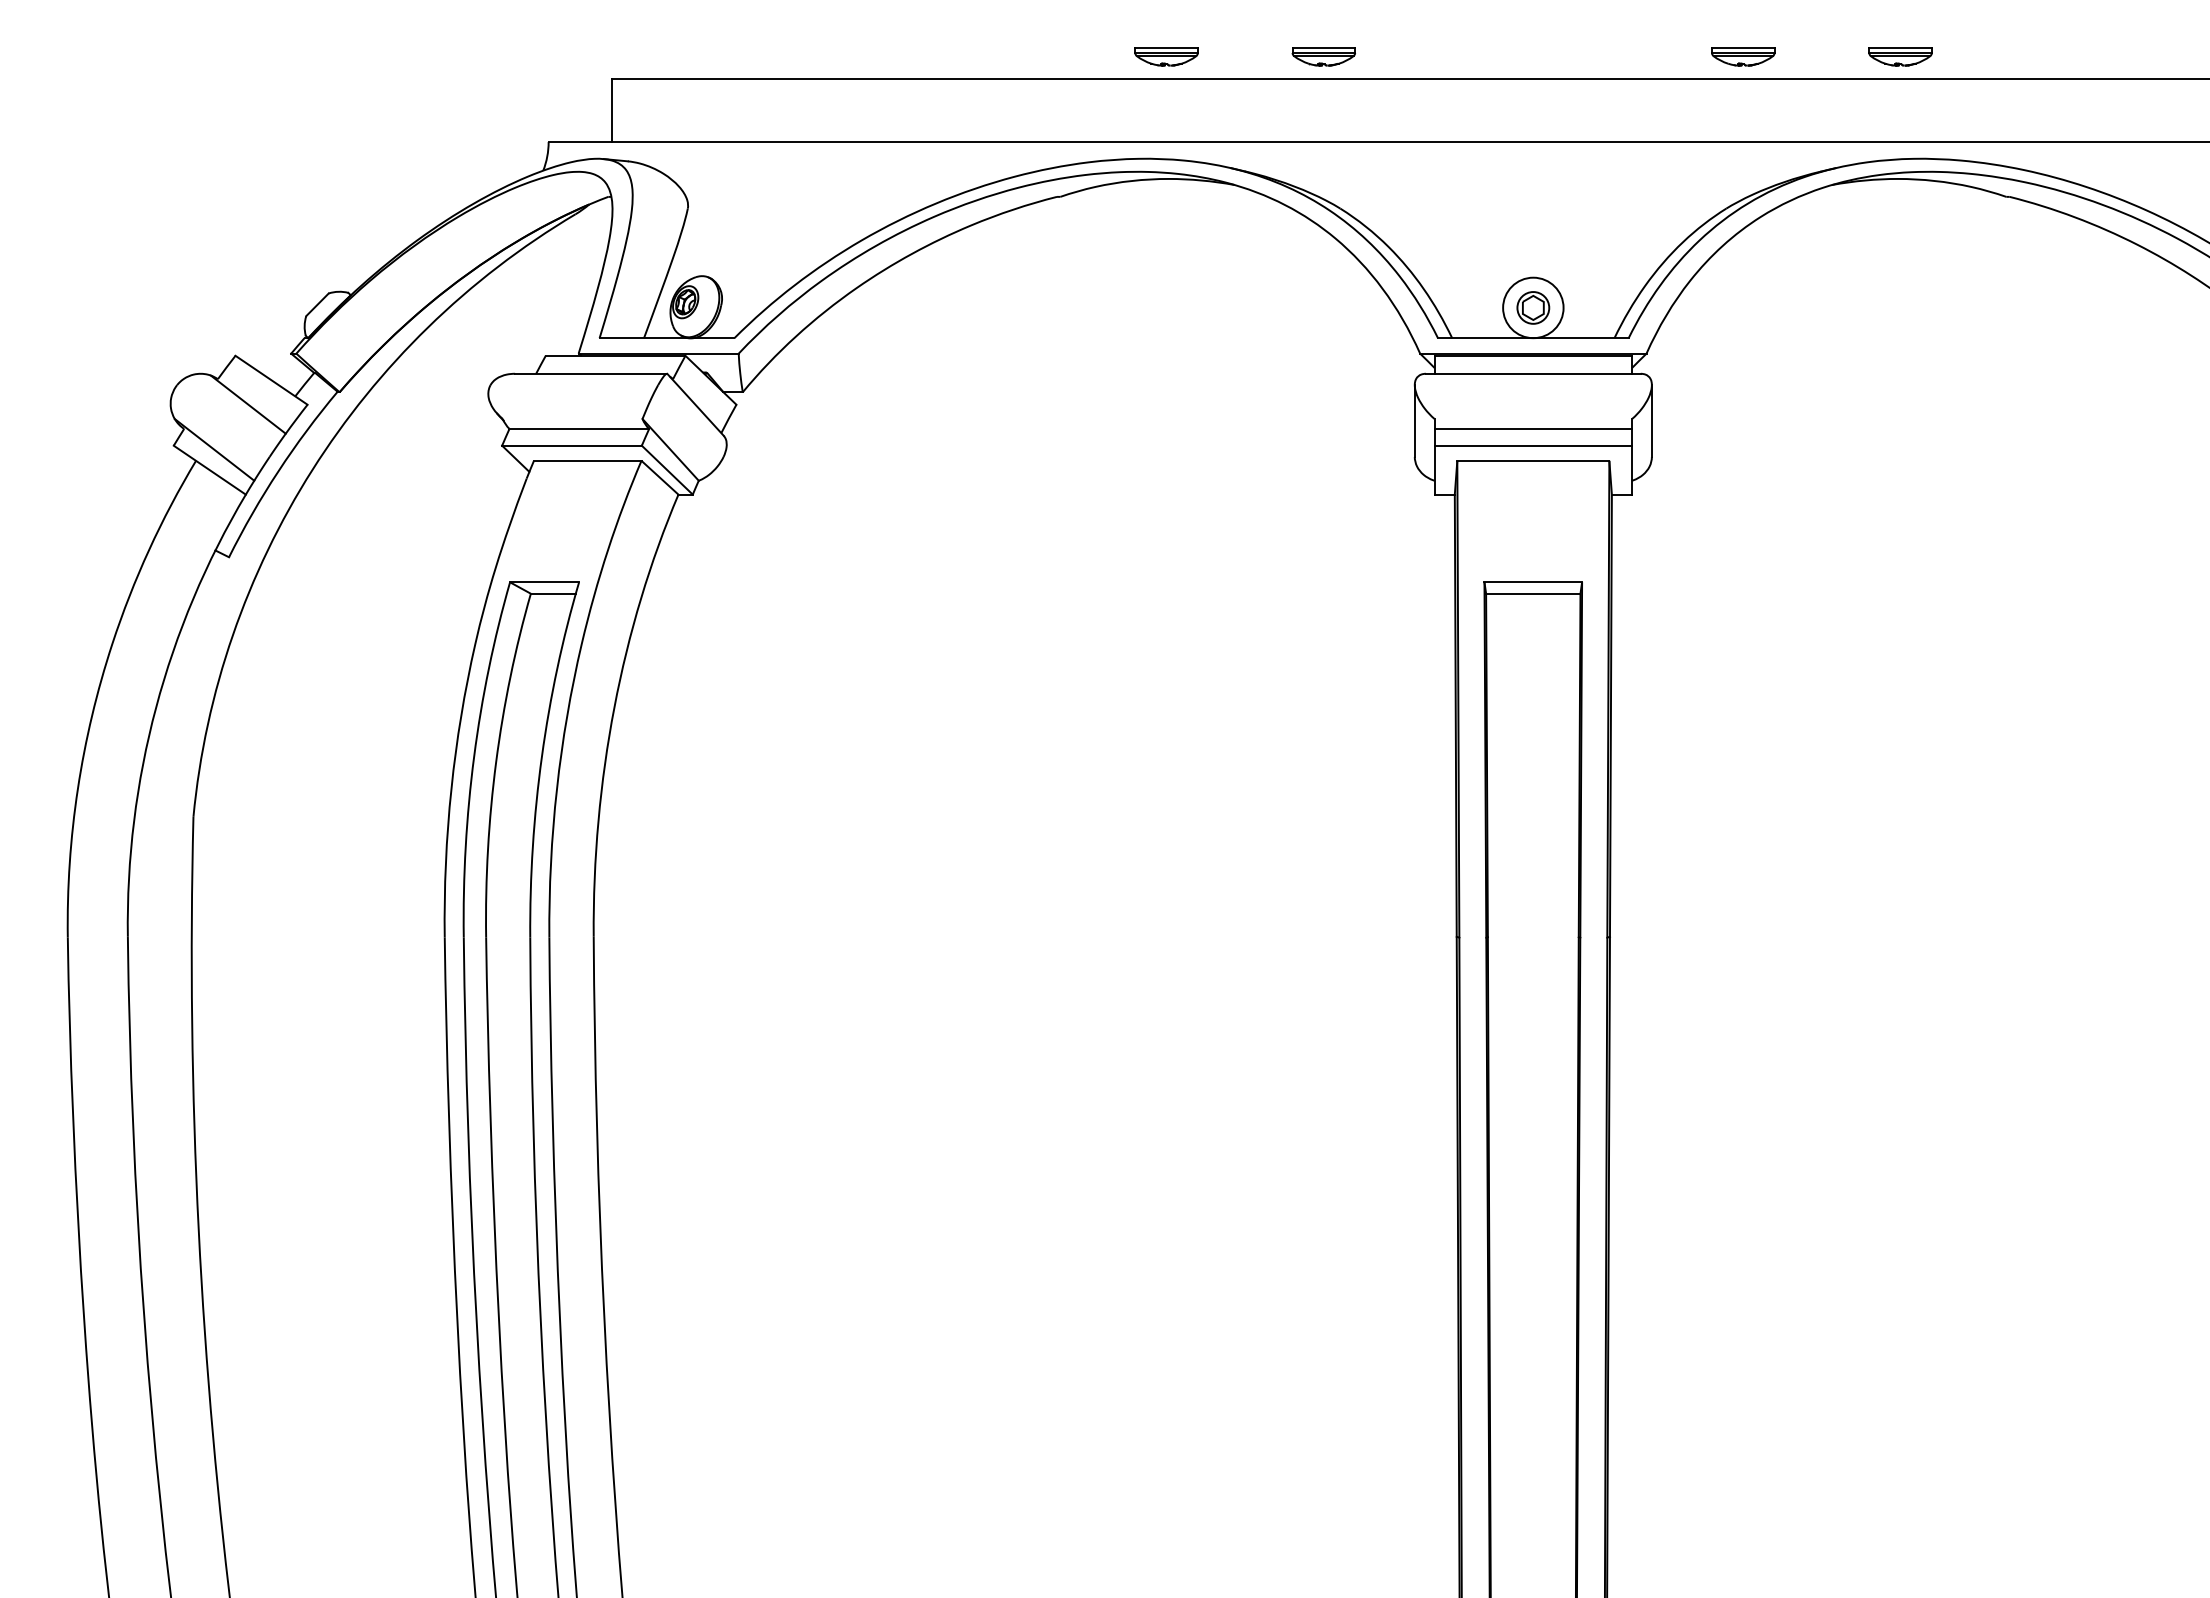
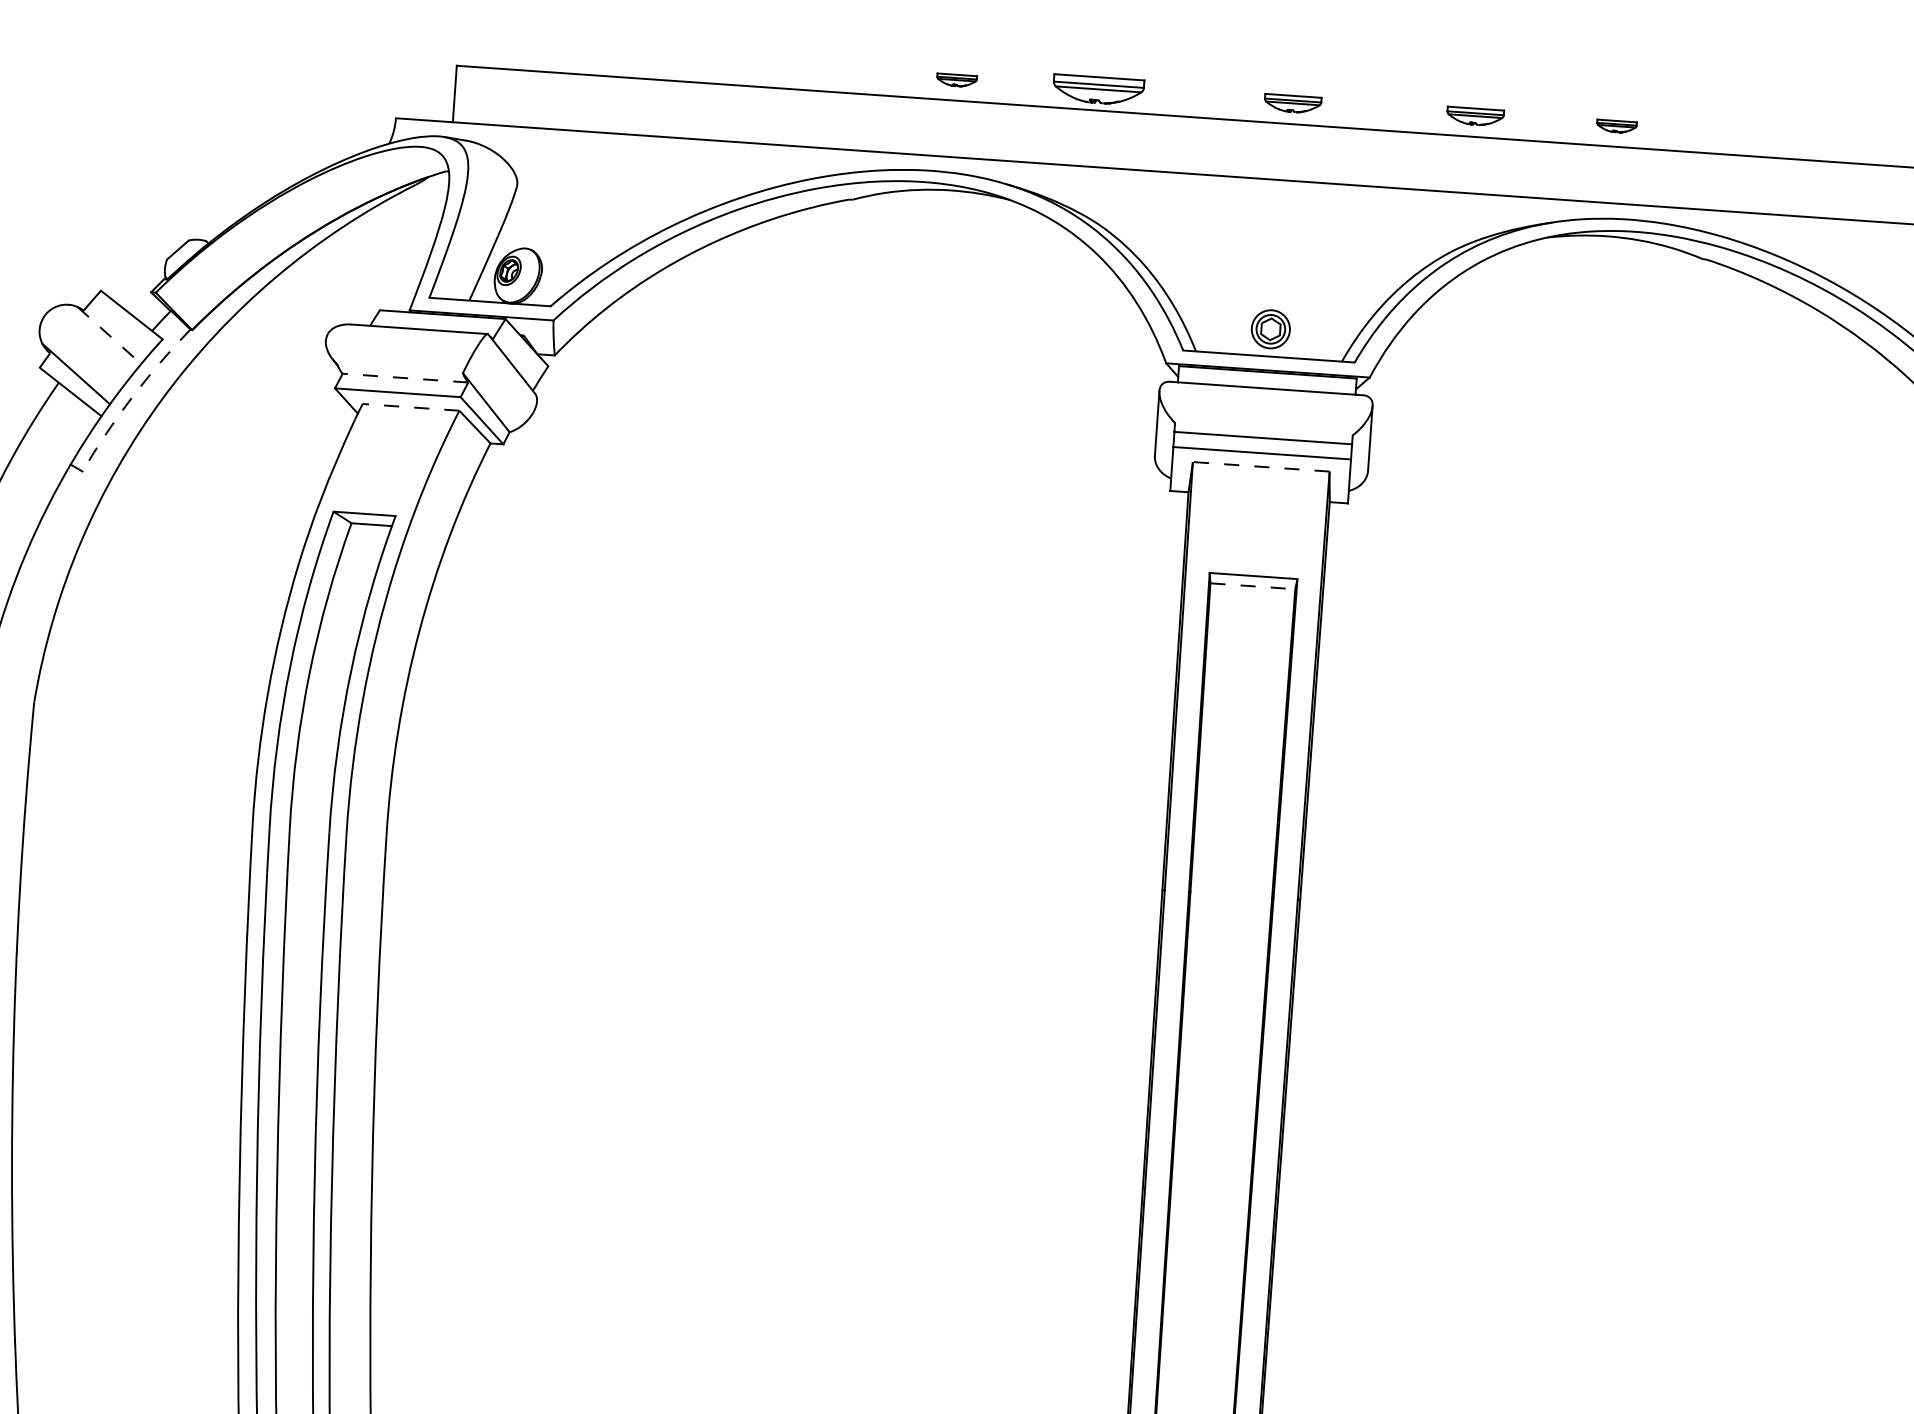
part: (1166, 56) -> (956, 80), size x0.7
part: (1323, 56) -> (1098, 90), size x1.6
part: (1540, 56) -> (1293, 103), added
part: (1900, 56) -> (1616, 126), size x0.7
circle: (1533, 307) -> (1271, 328), size x0.7
line: (248, 404) -> (109, 335), solid -> dashed
line: (579, 428) -> (405, 377), solid -> dashed
line: (587, 460) -> (410, 407), solid -> dashed
line: (1532, 460) -> (1260, 466), solid -> dashed
arc: (278, 471) -> (132, 397), solid -> dashed
line: (1533, 593) -> (1253, 586), solid -> dashed

